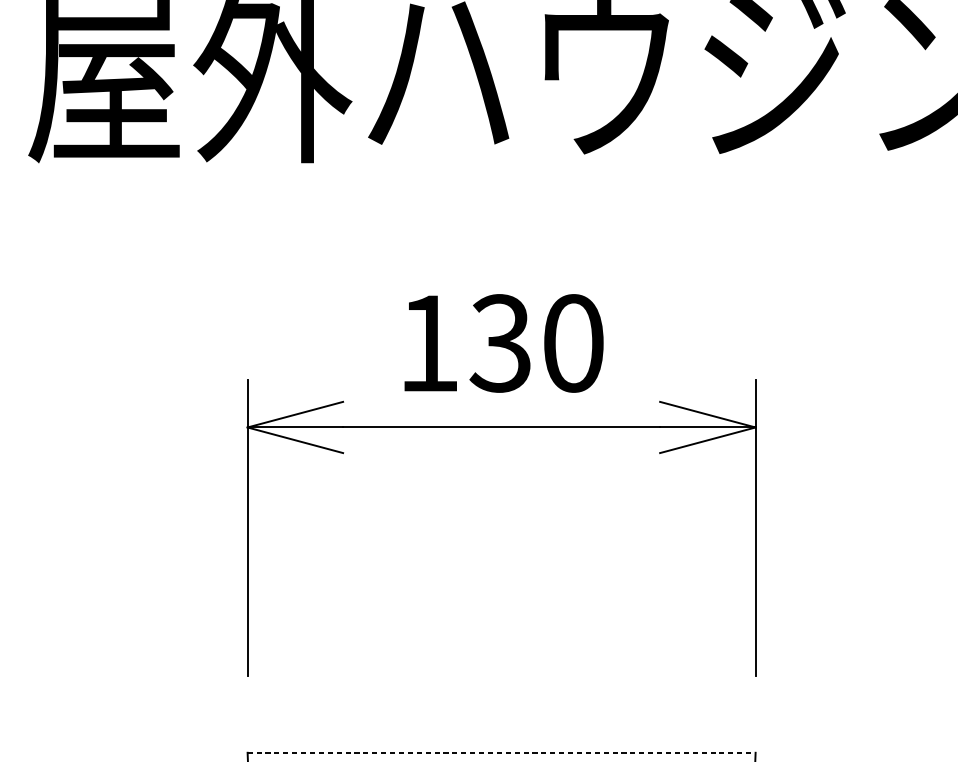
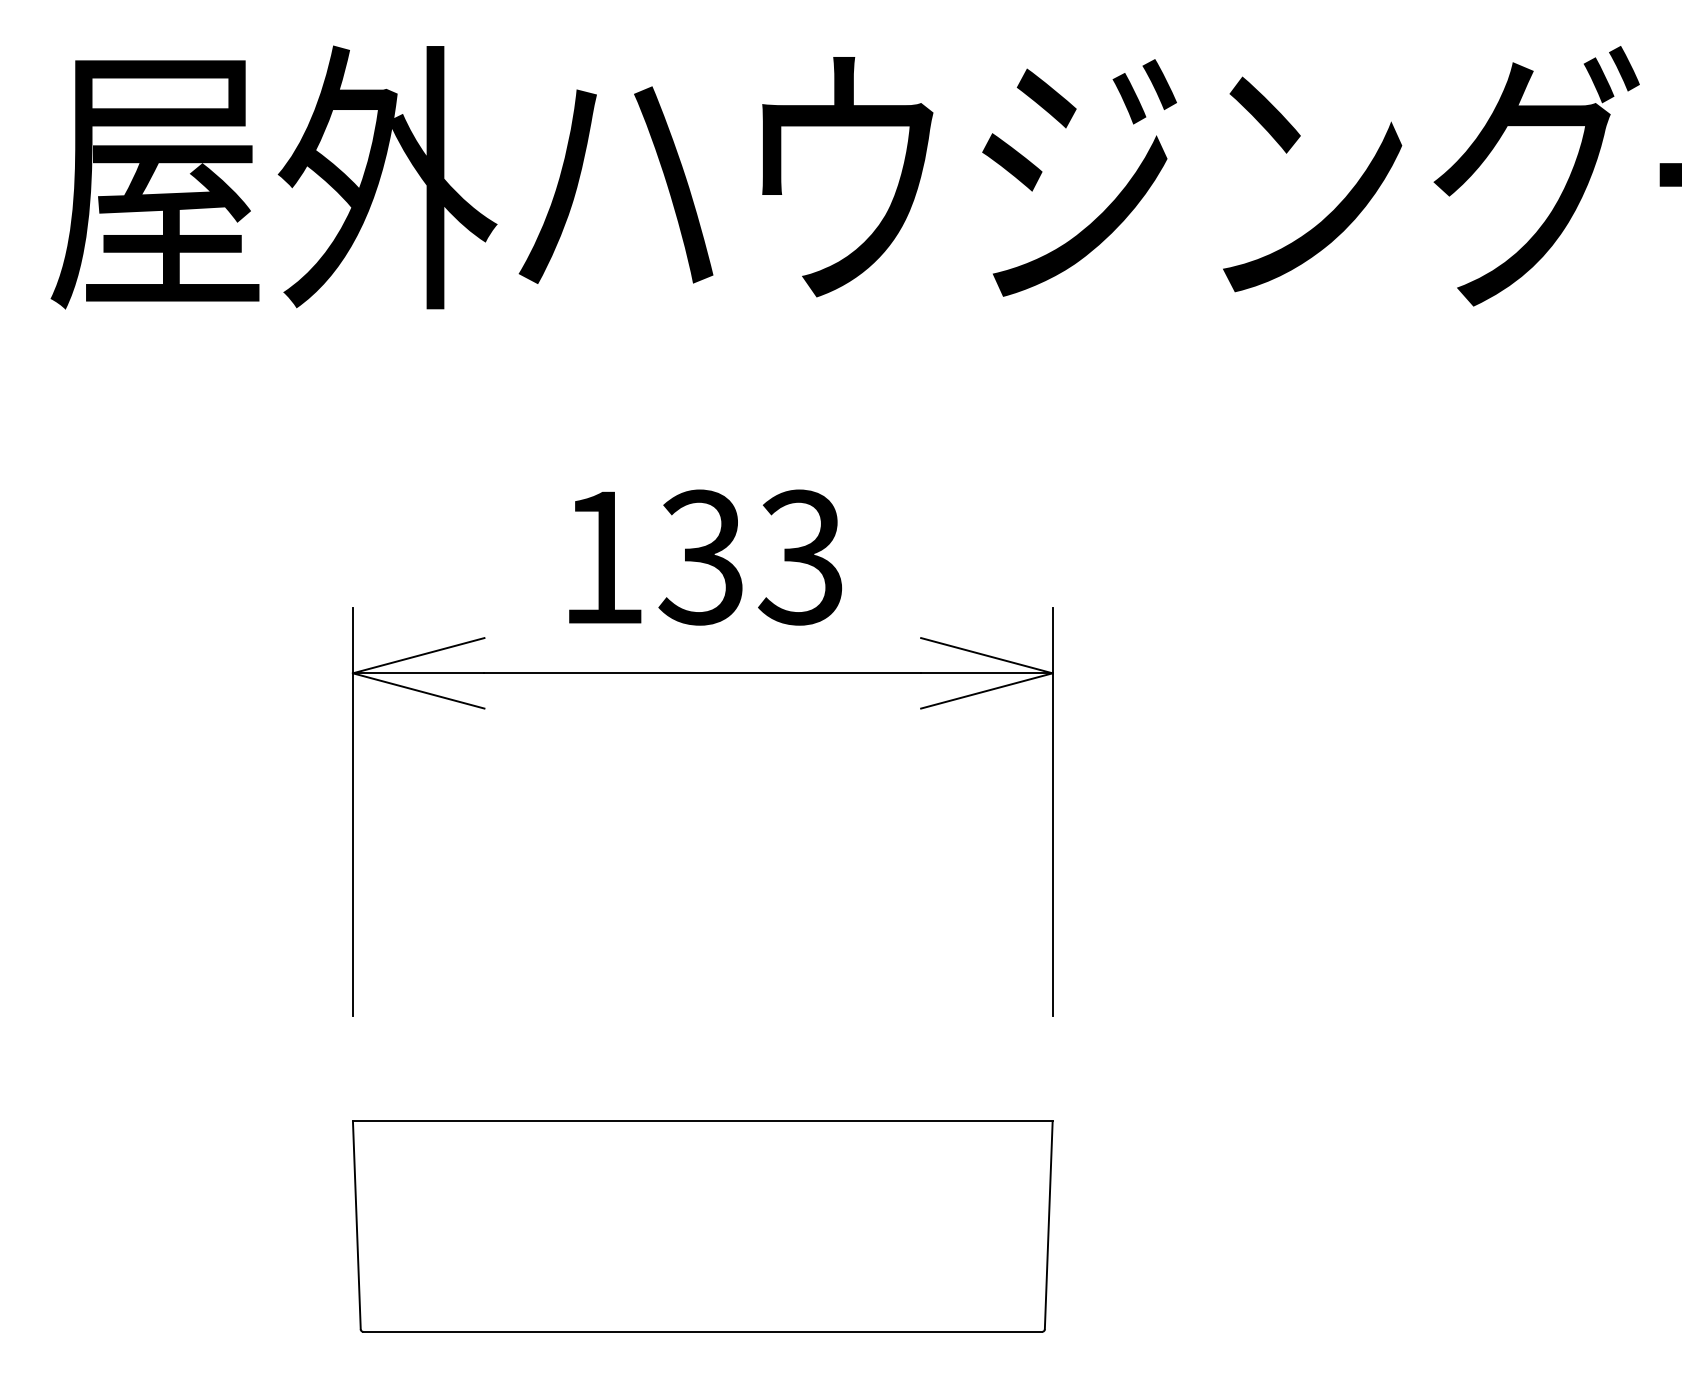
text: (572, 343) -> (800, 557), 130 -> 133
line: (501, 752) -> (702, 1121), dashed -> solid

